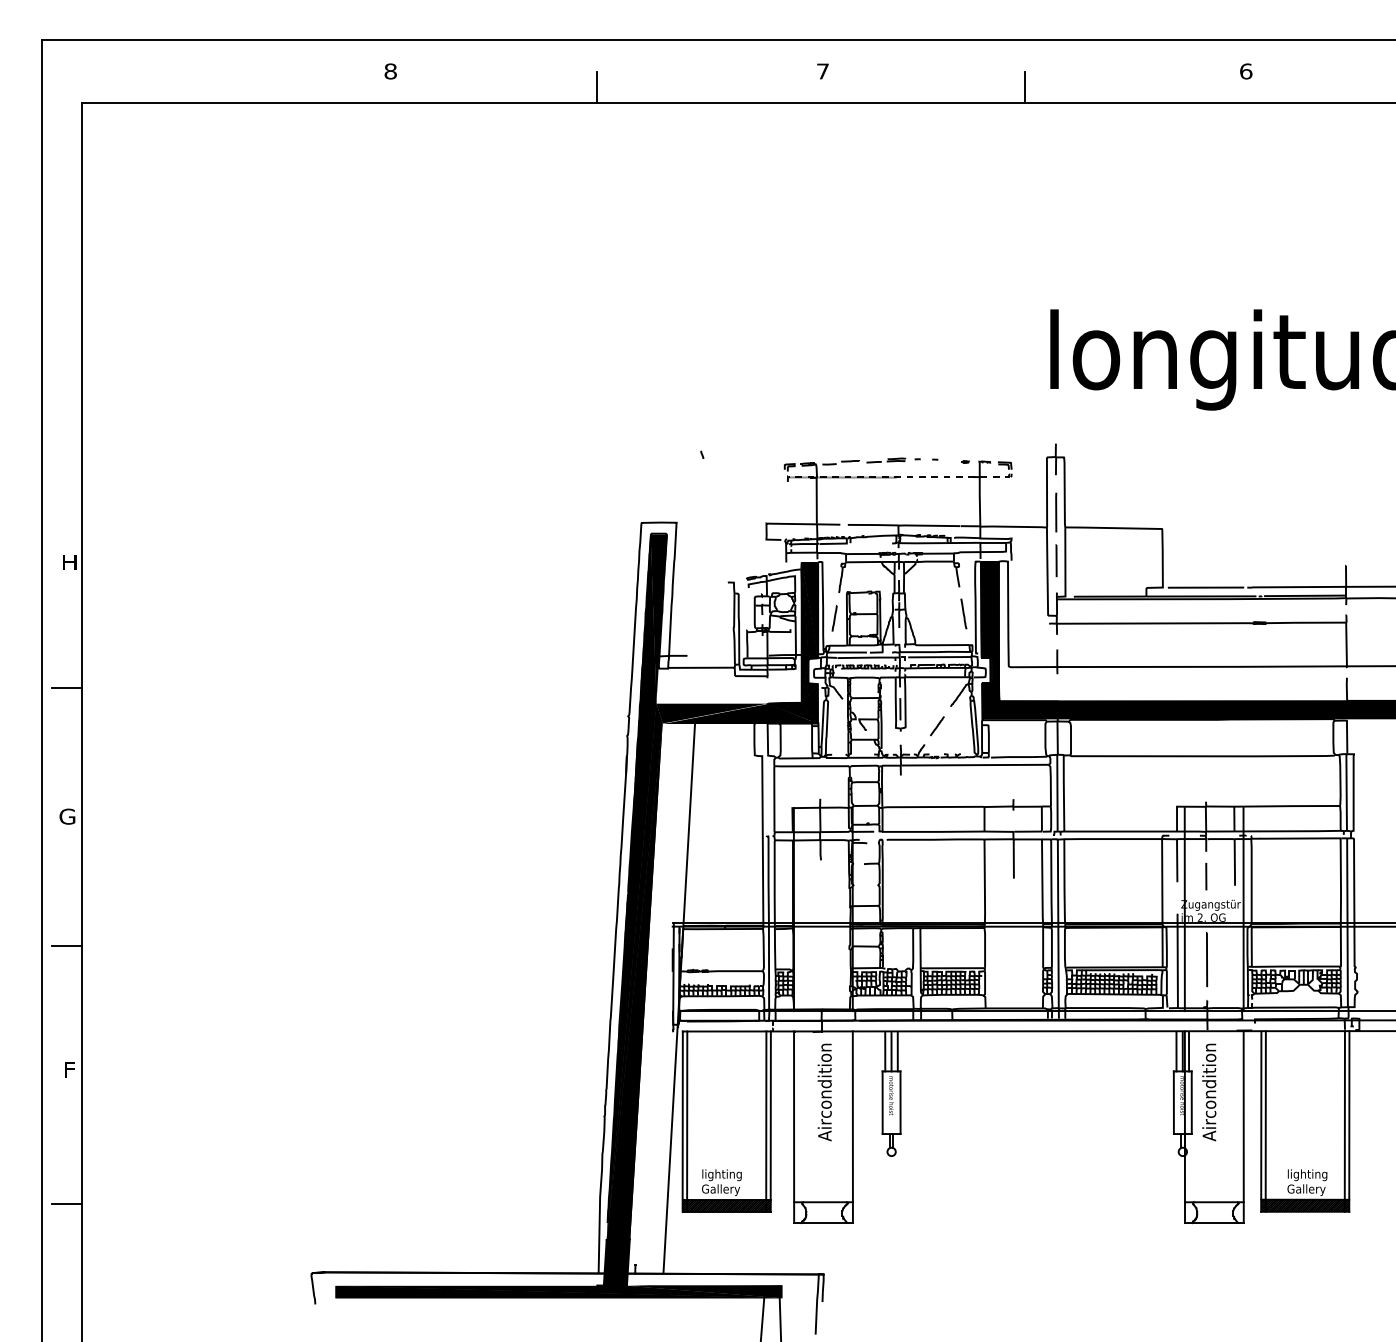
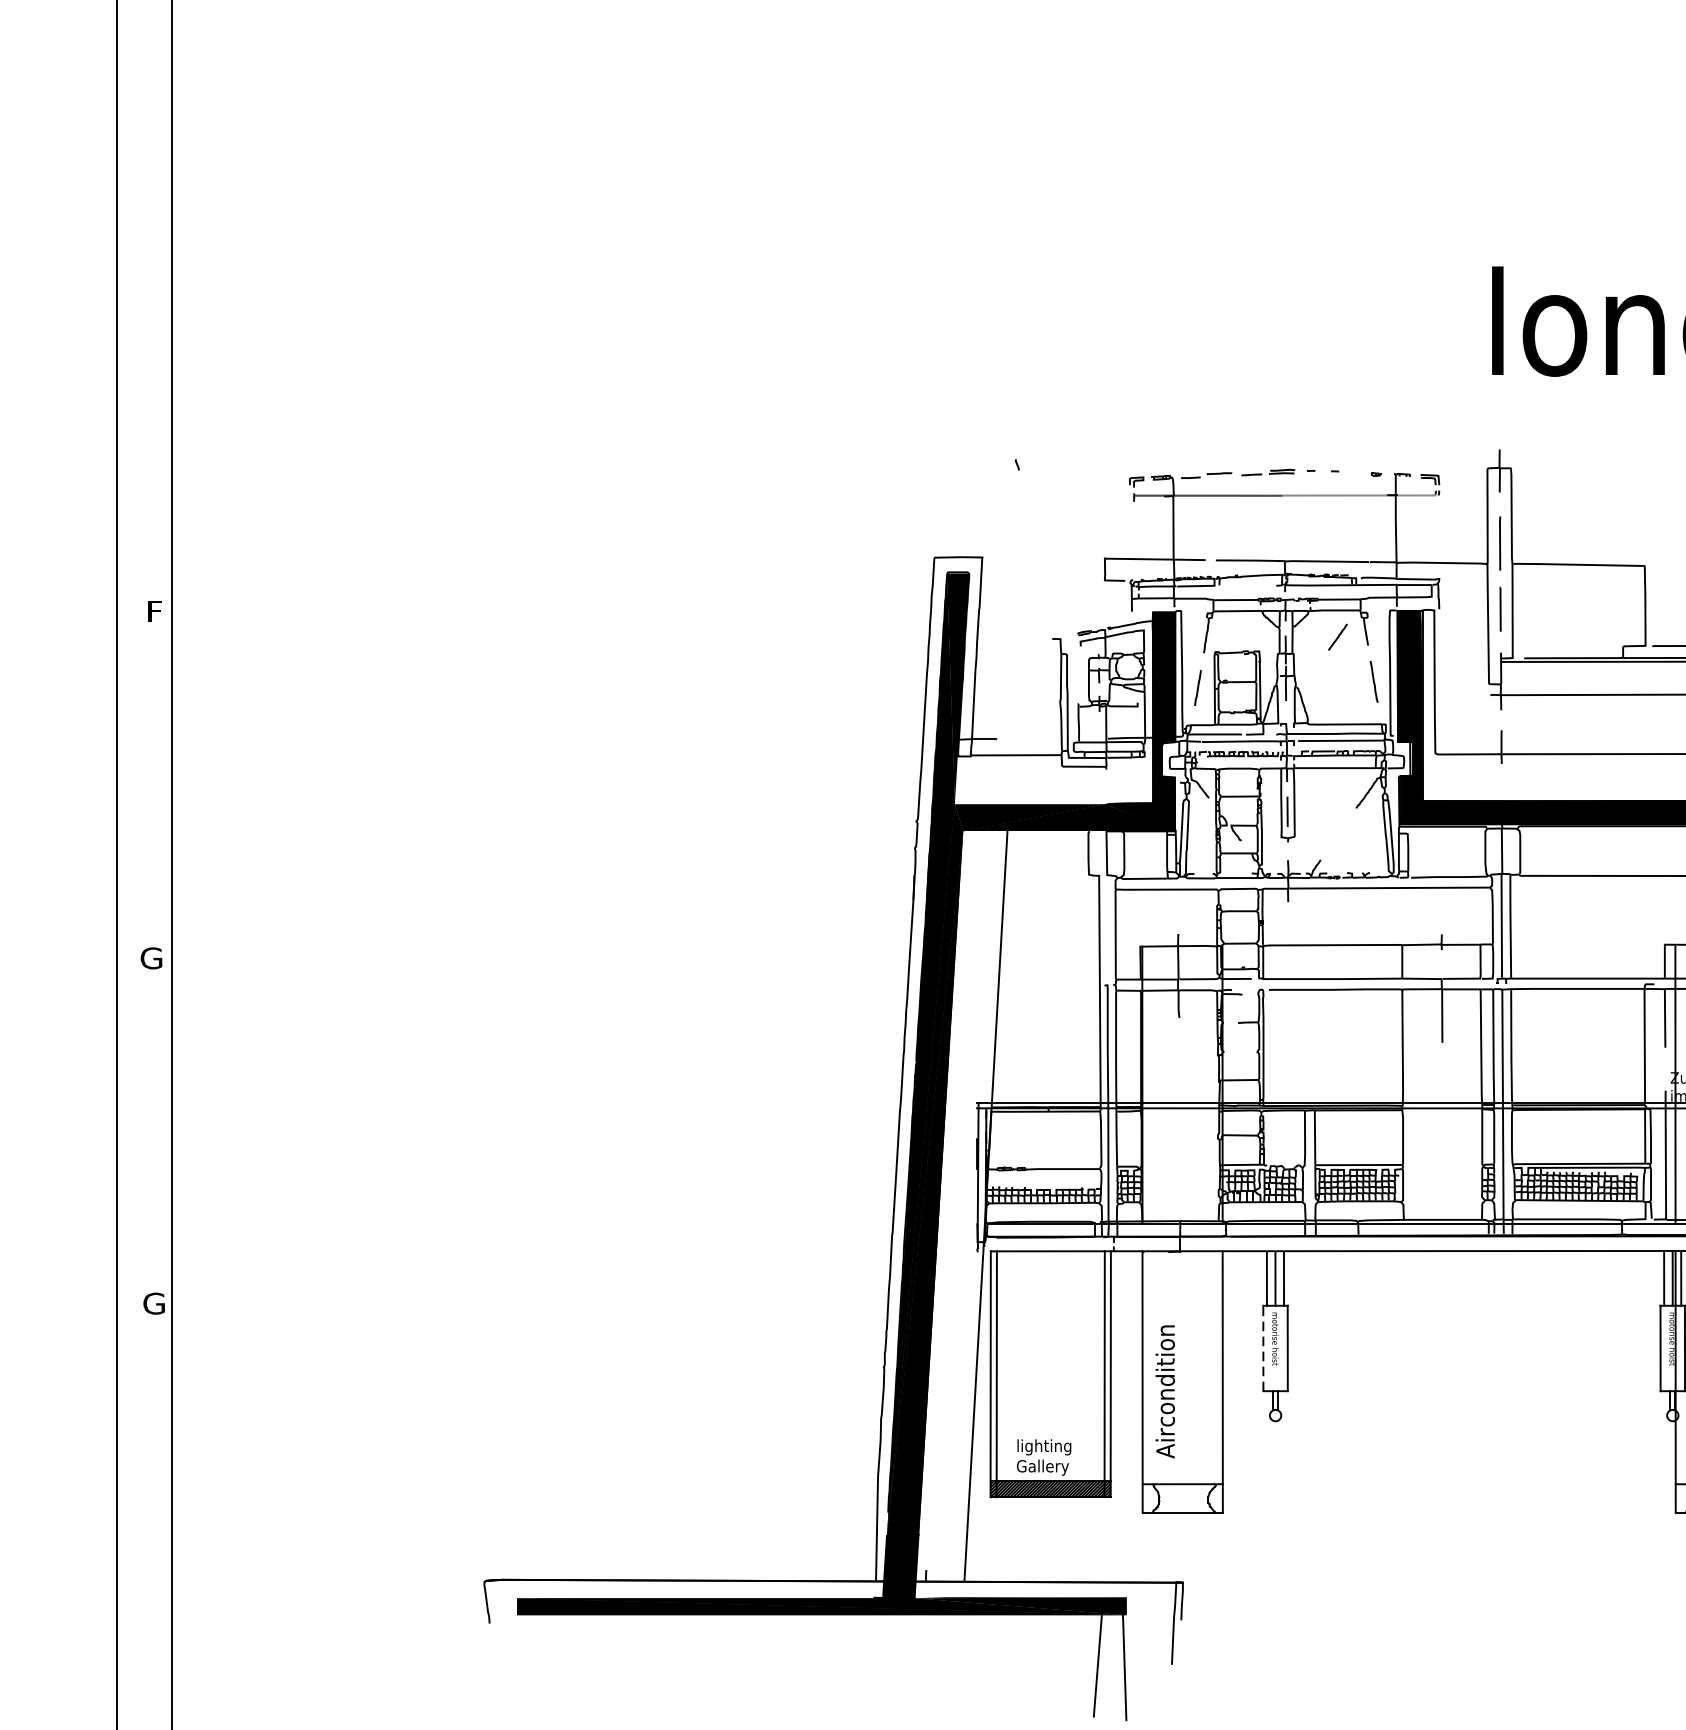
text: (69, 562) -> (154, 611), H -> F
line: (66, 687) -> (150, 782), removed
line: (937, 726) -> (1338, 637), moved
line: (66, 945) -> (150, 1134), removed
text: (69, 1069) -> (154, 1303), F -> G
text: (824, 1092) -> (1164, 1391), moved
line: (882, 1102) -> (1263, 1348), solid -> dashed
line: (66, 1204) -> (150, 1487), removed

